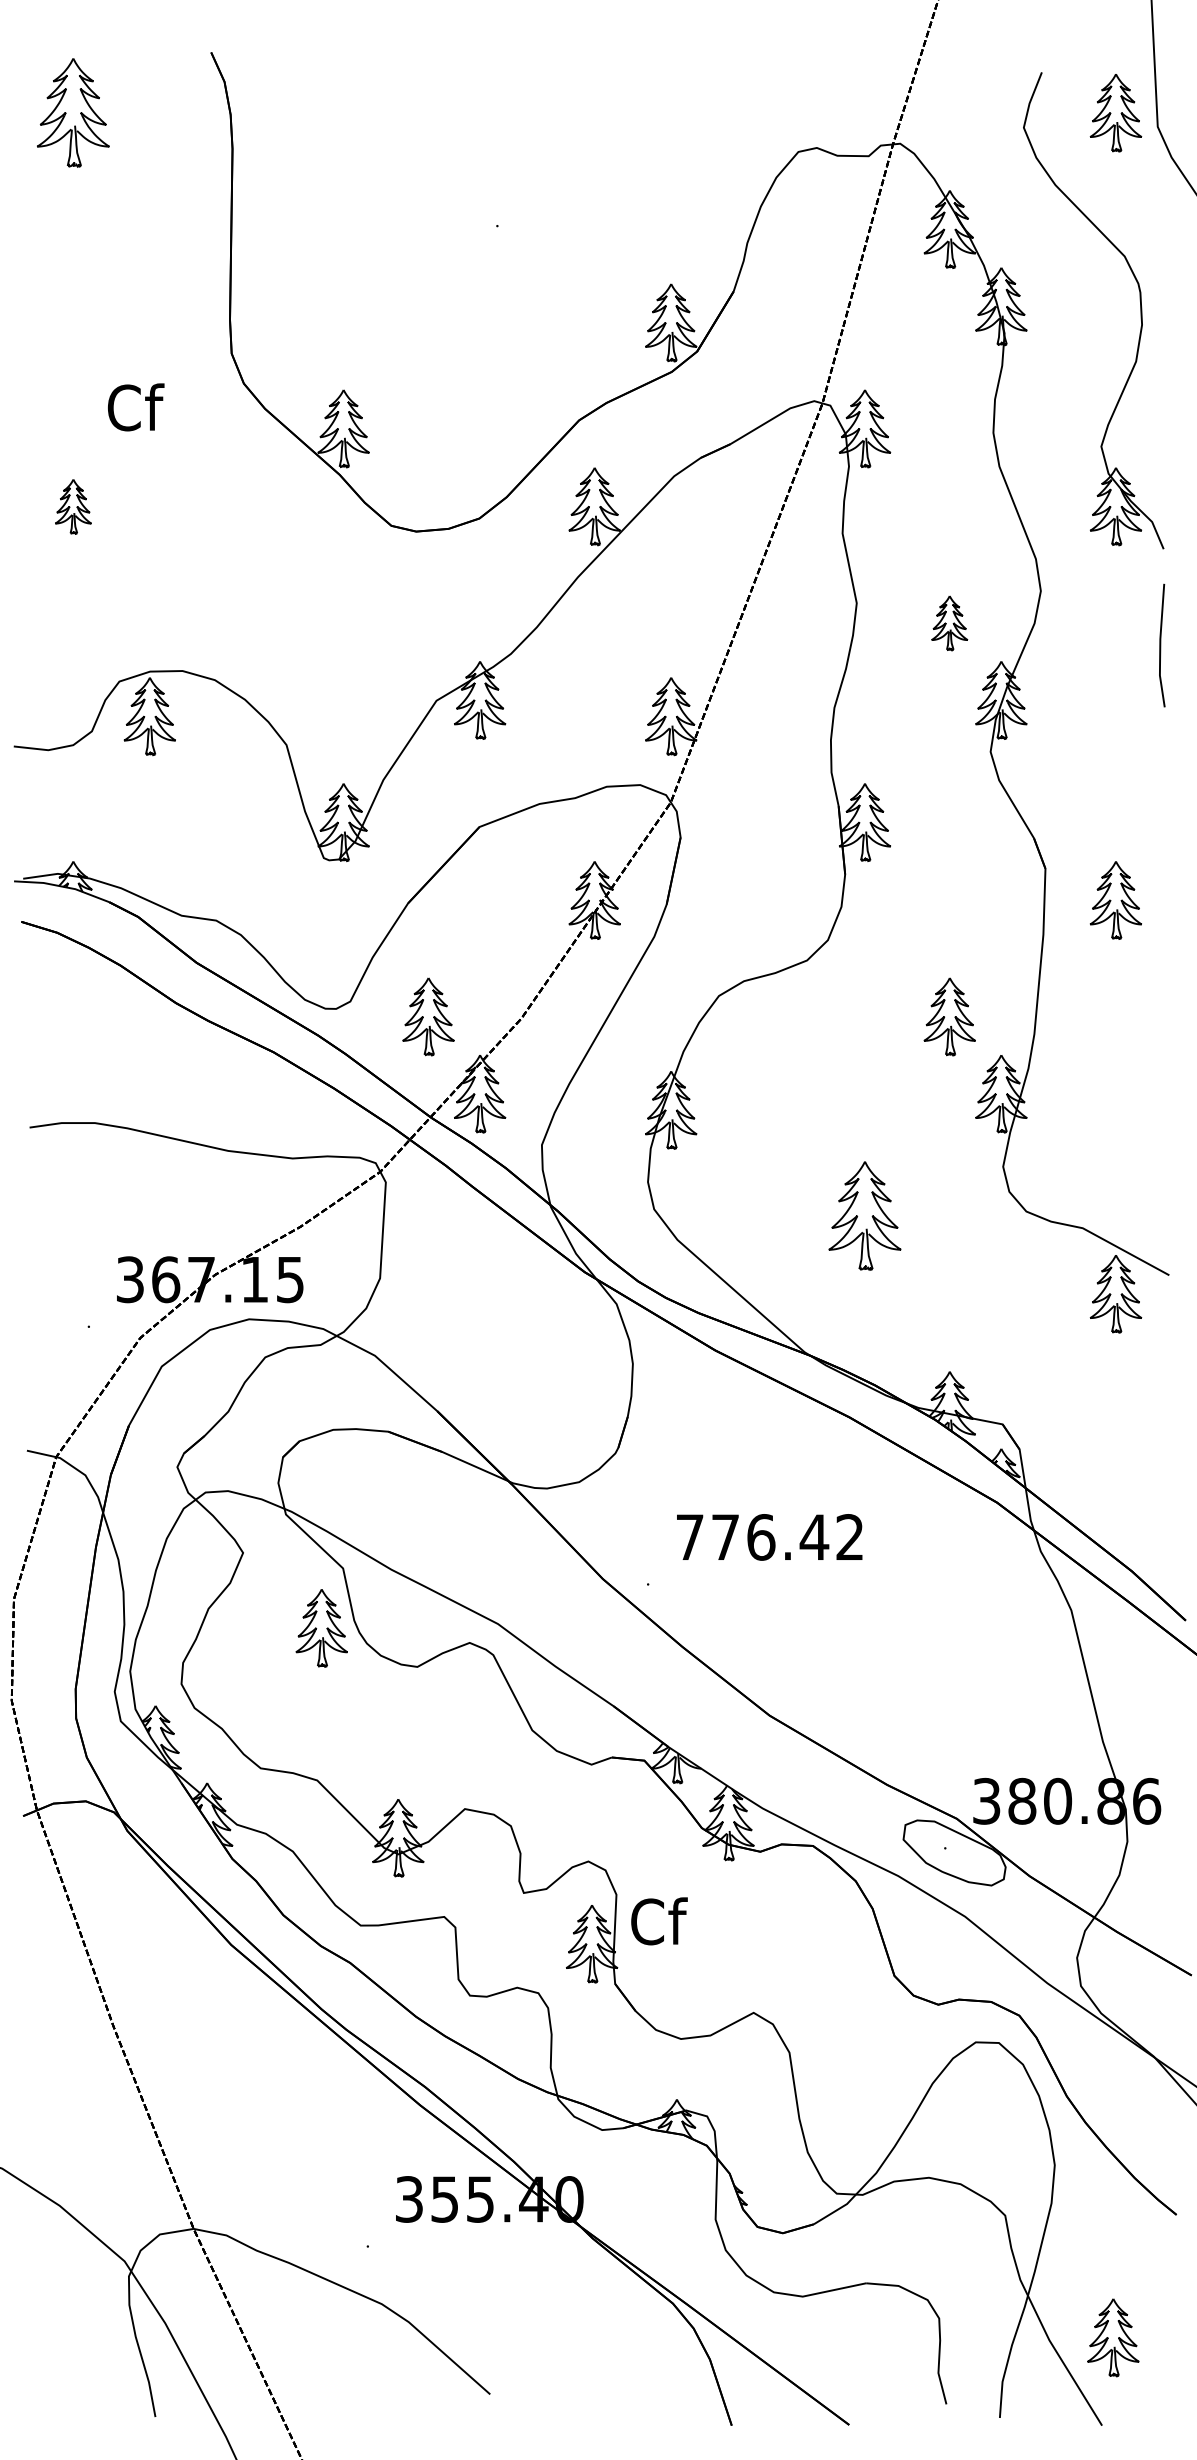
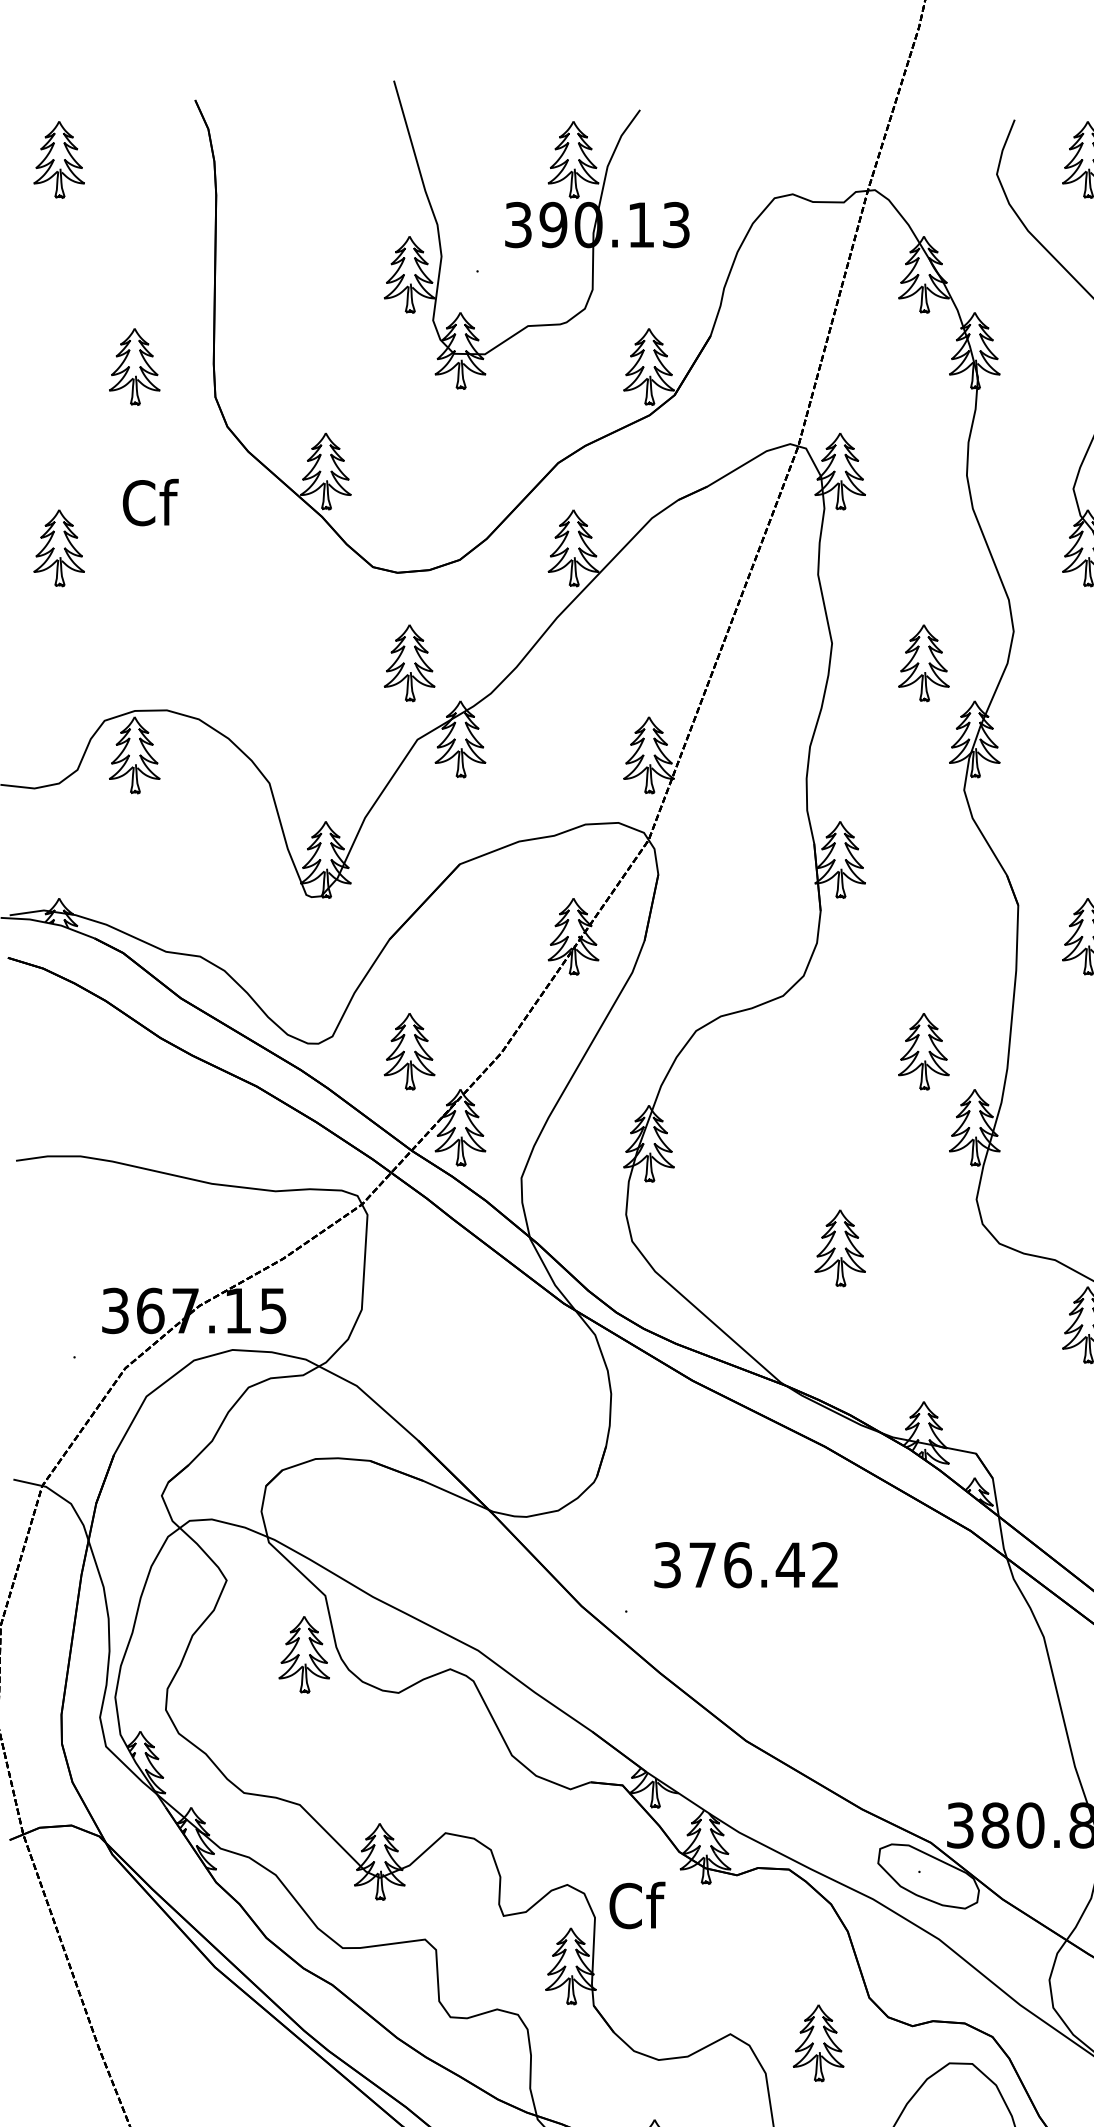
part: (73, 112) -> (59, 159), size x0.71
part: (557, 189) -> (536, 235), added
part: (149, 322) -> (134, 366), added
text: (136, 407) -> (151, 502), moved
part: (73, 506) -> (59, 548), size x1.43
part: (428, 623) -> (409, 663), added
part: (949, 623) -> (923, 663), size x1.43
part: (864, 1216) -> (839, 1248), size x0.71
text: (689, 1537) -> (667, 1565), 776.42 -> 376.42
text: (659, 1921) -> (637, 1905), moved
part: (843, 2021) -> (819, 2042), added

